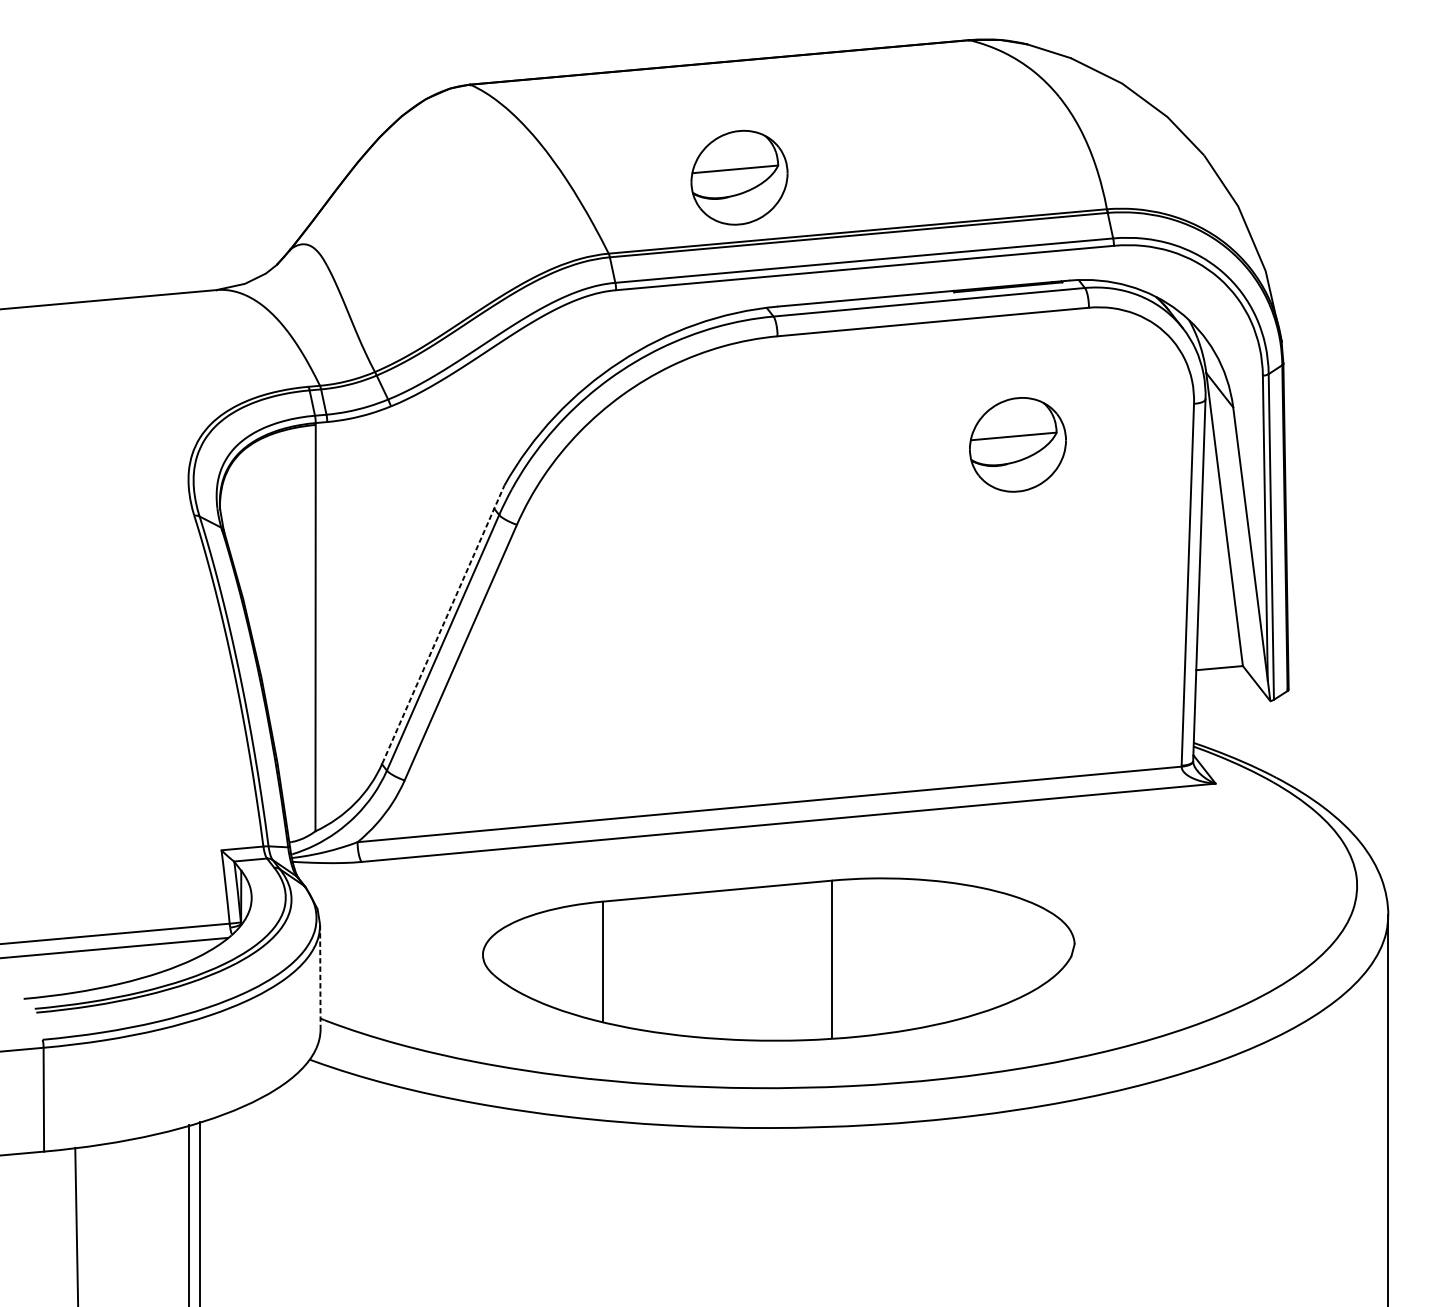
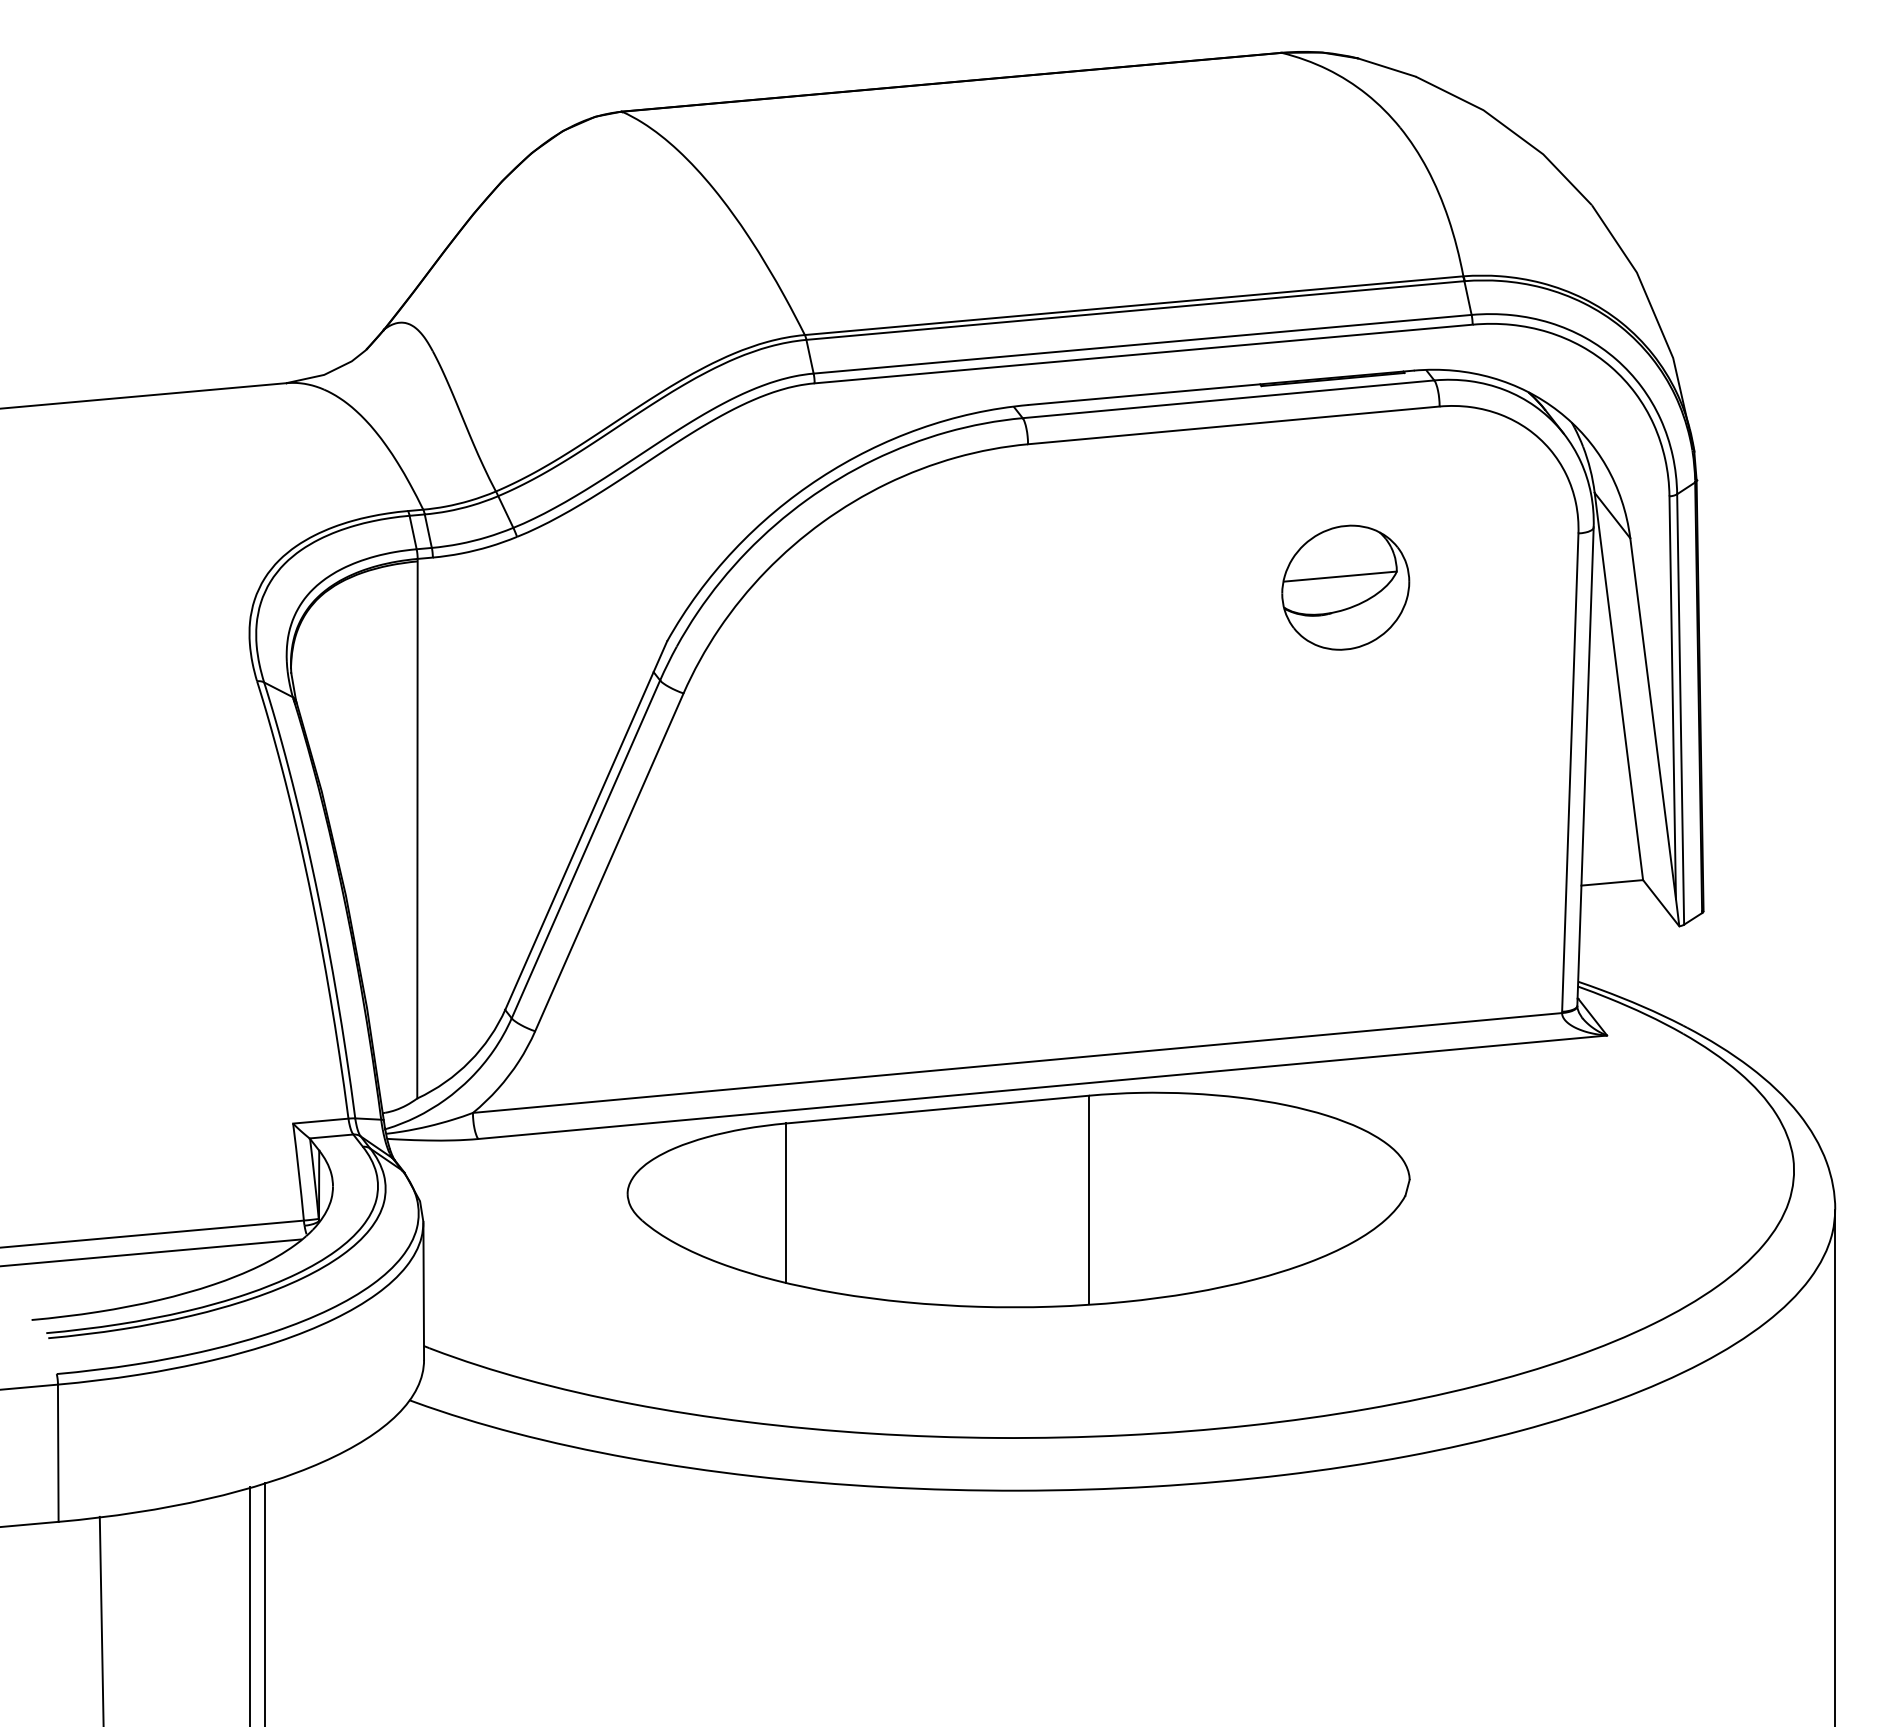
part: (739, 177) -> (977, 234), removed
line: (443, 624) -> (586, 825), dashed -> solid
part: (778, 959) -> (1018, 1199), moved
line: (320, 977) -> (423, 1291), dashed -> solid

